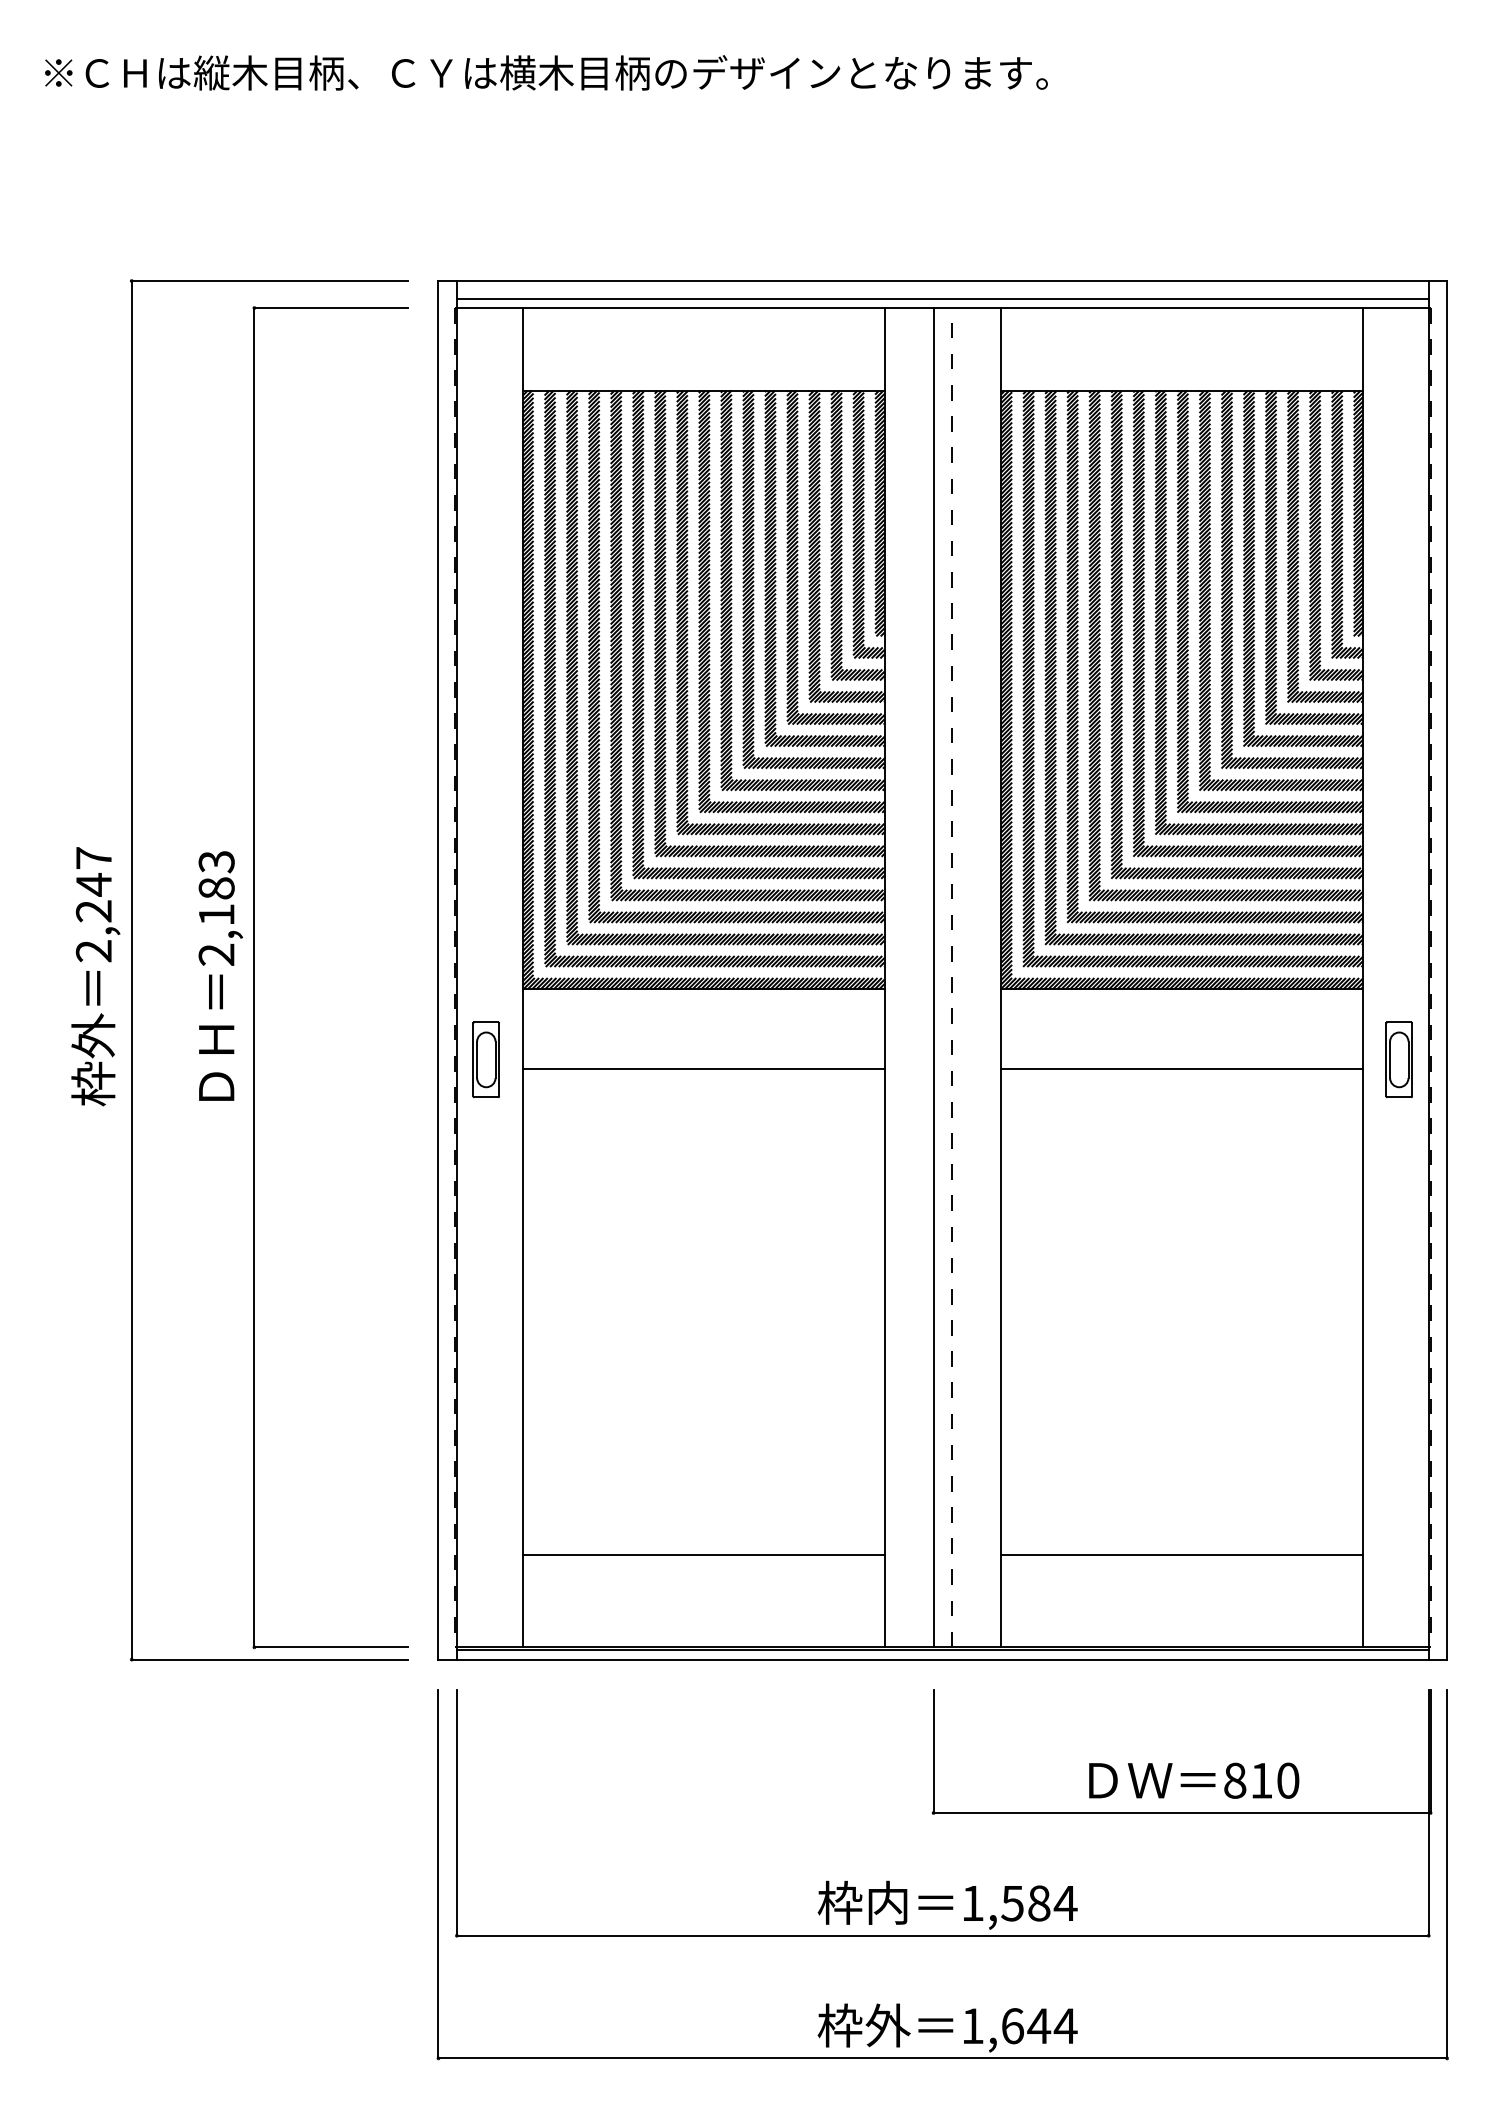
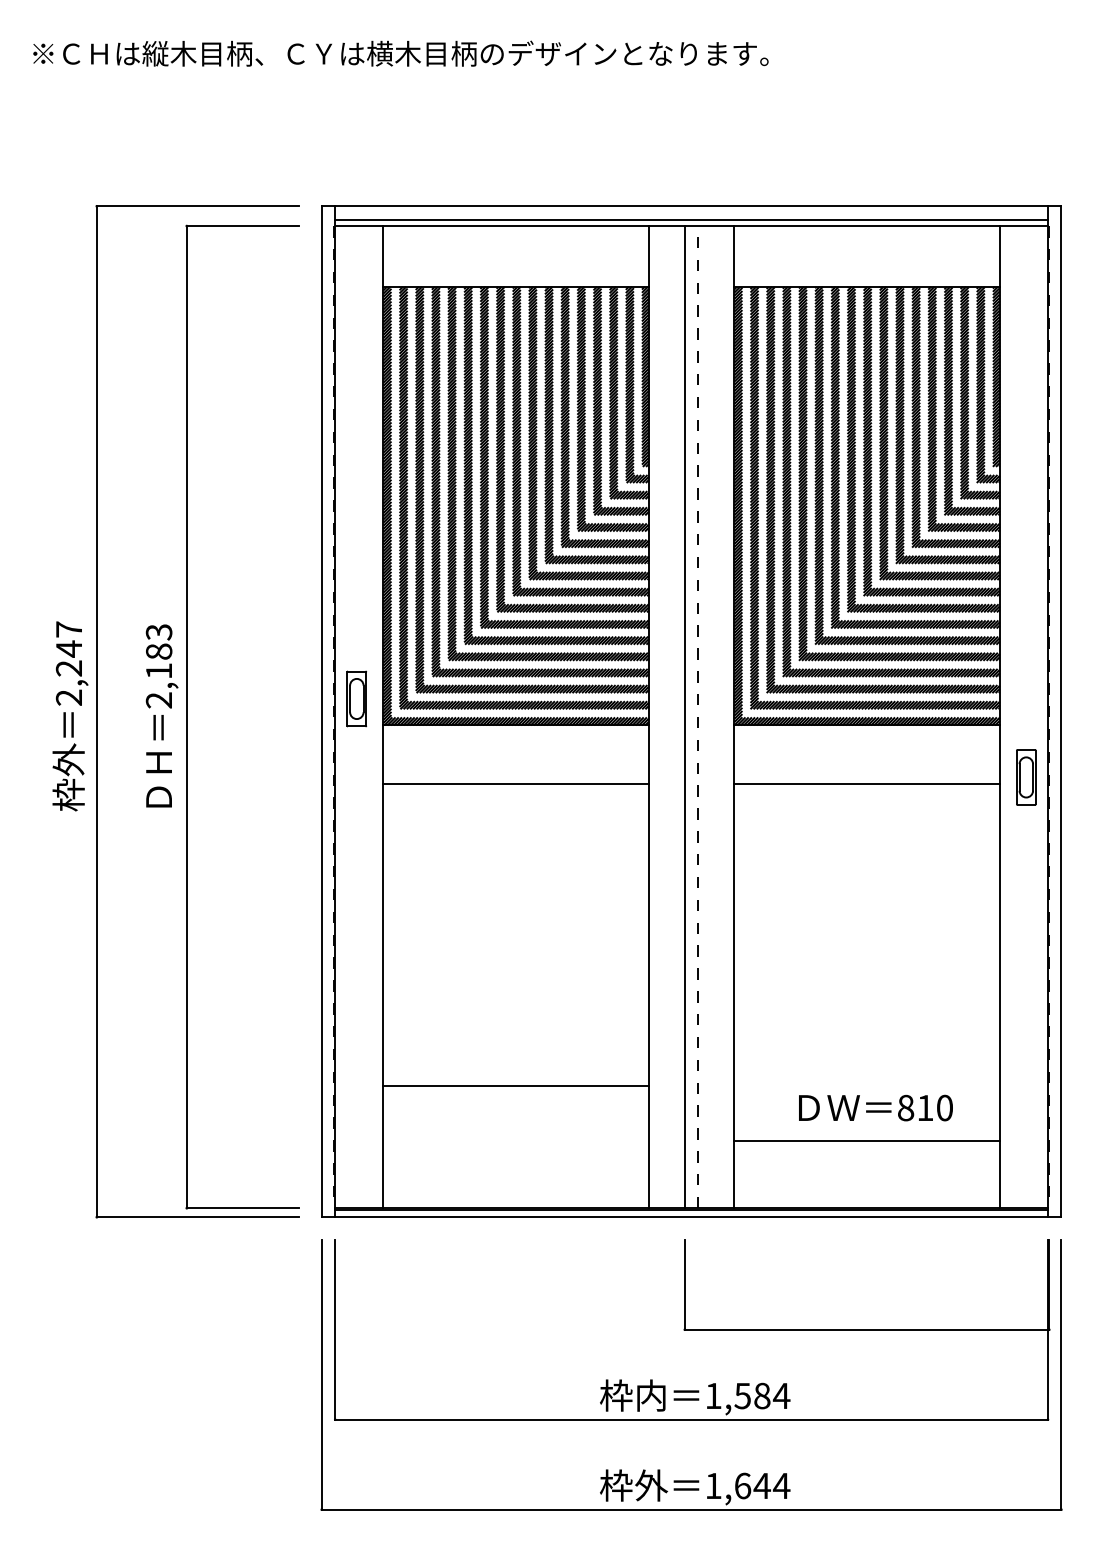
part: (485, 1059) -> (356, 698), moved
line: (703, 1555) -> (516, 1085), moved
text: (1194, 1780) -> (876, 1107), moved

